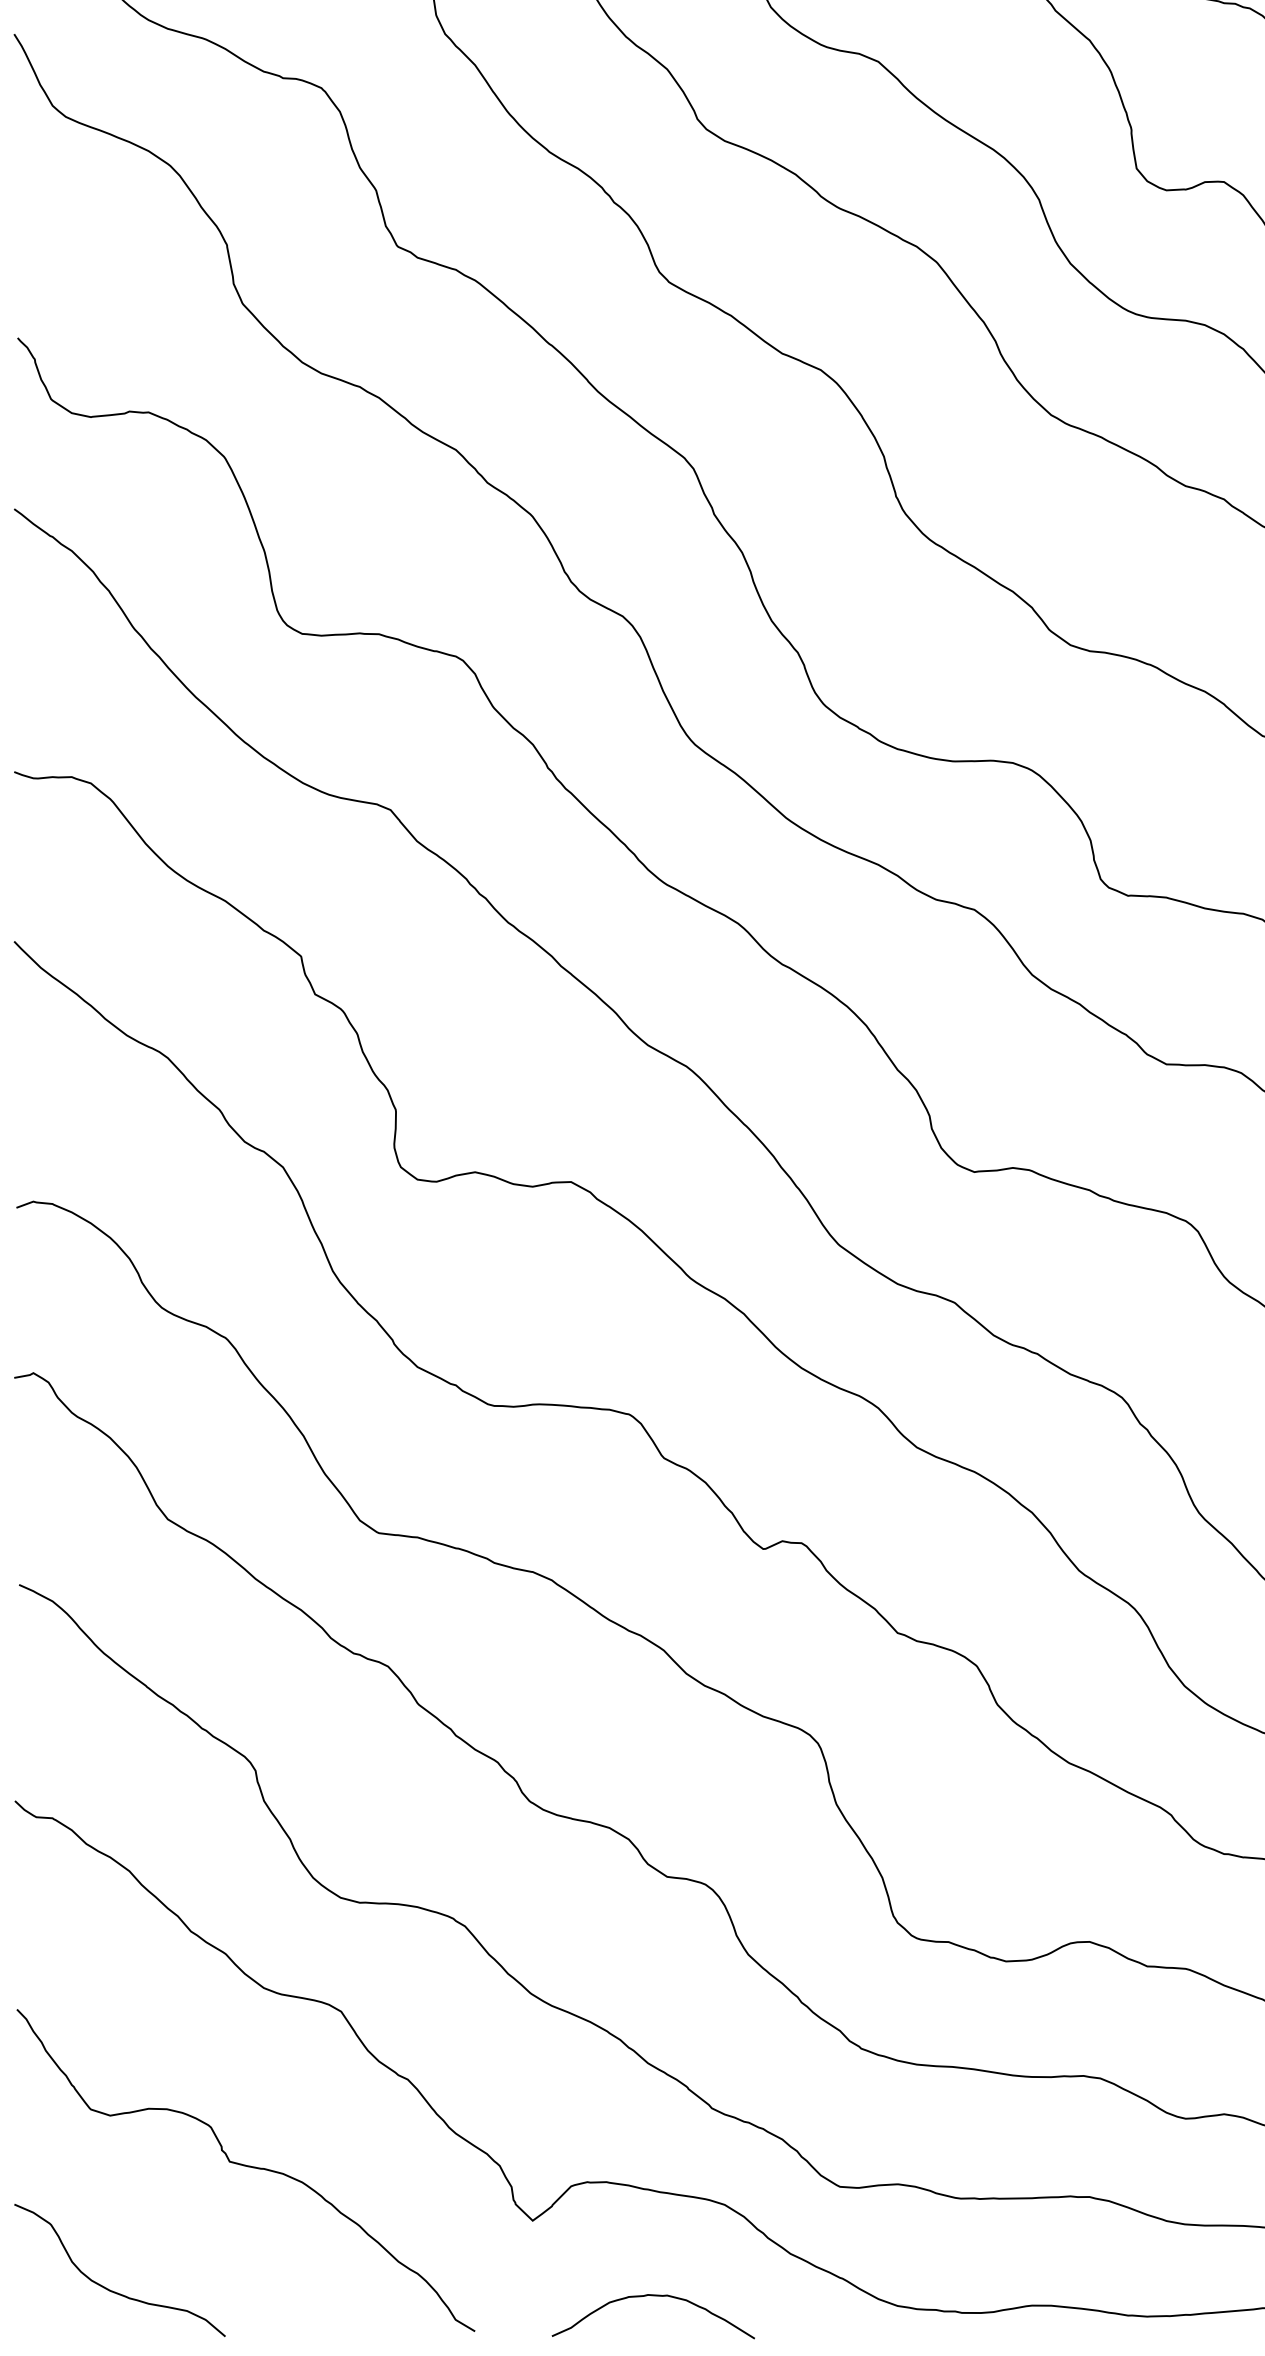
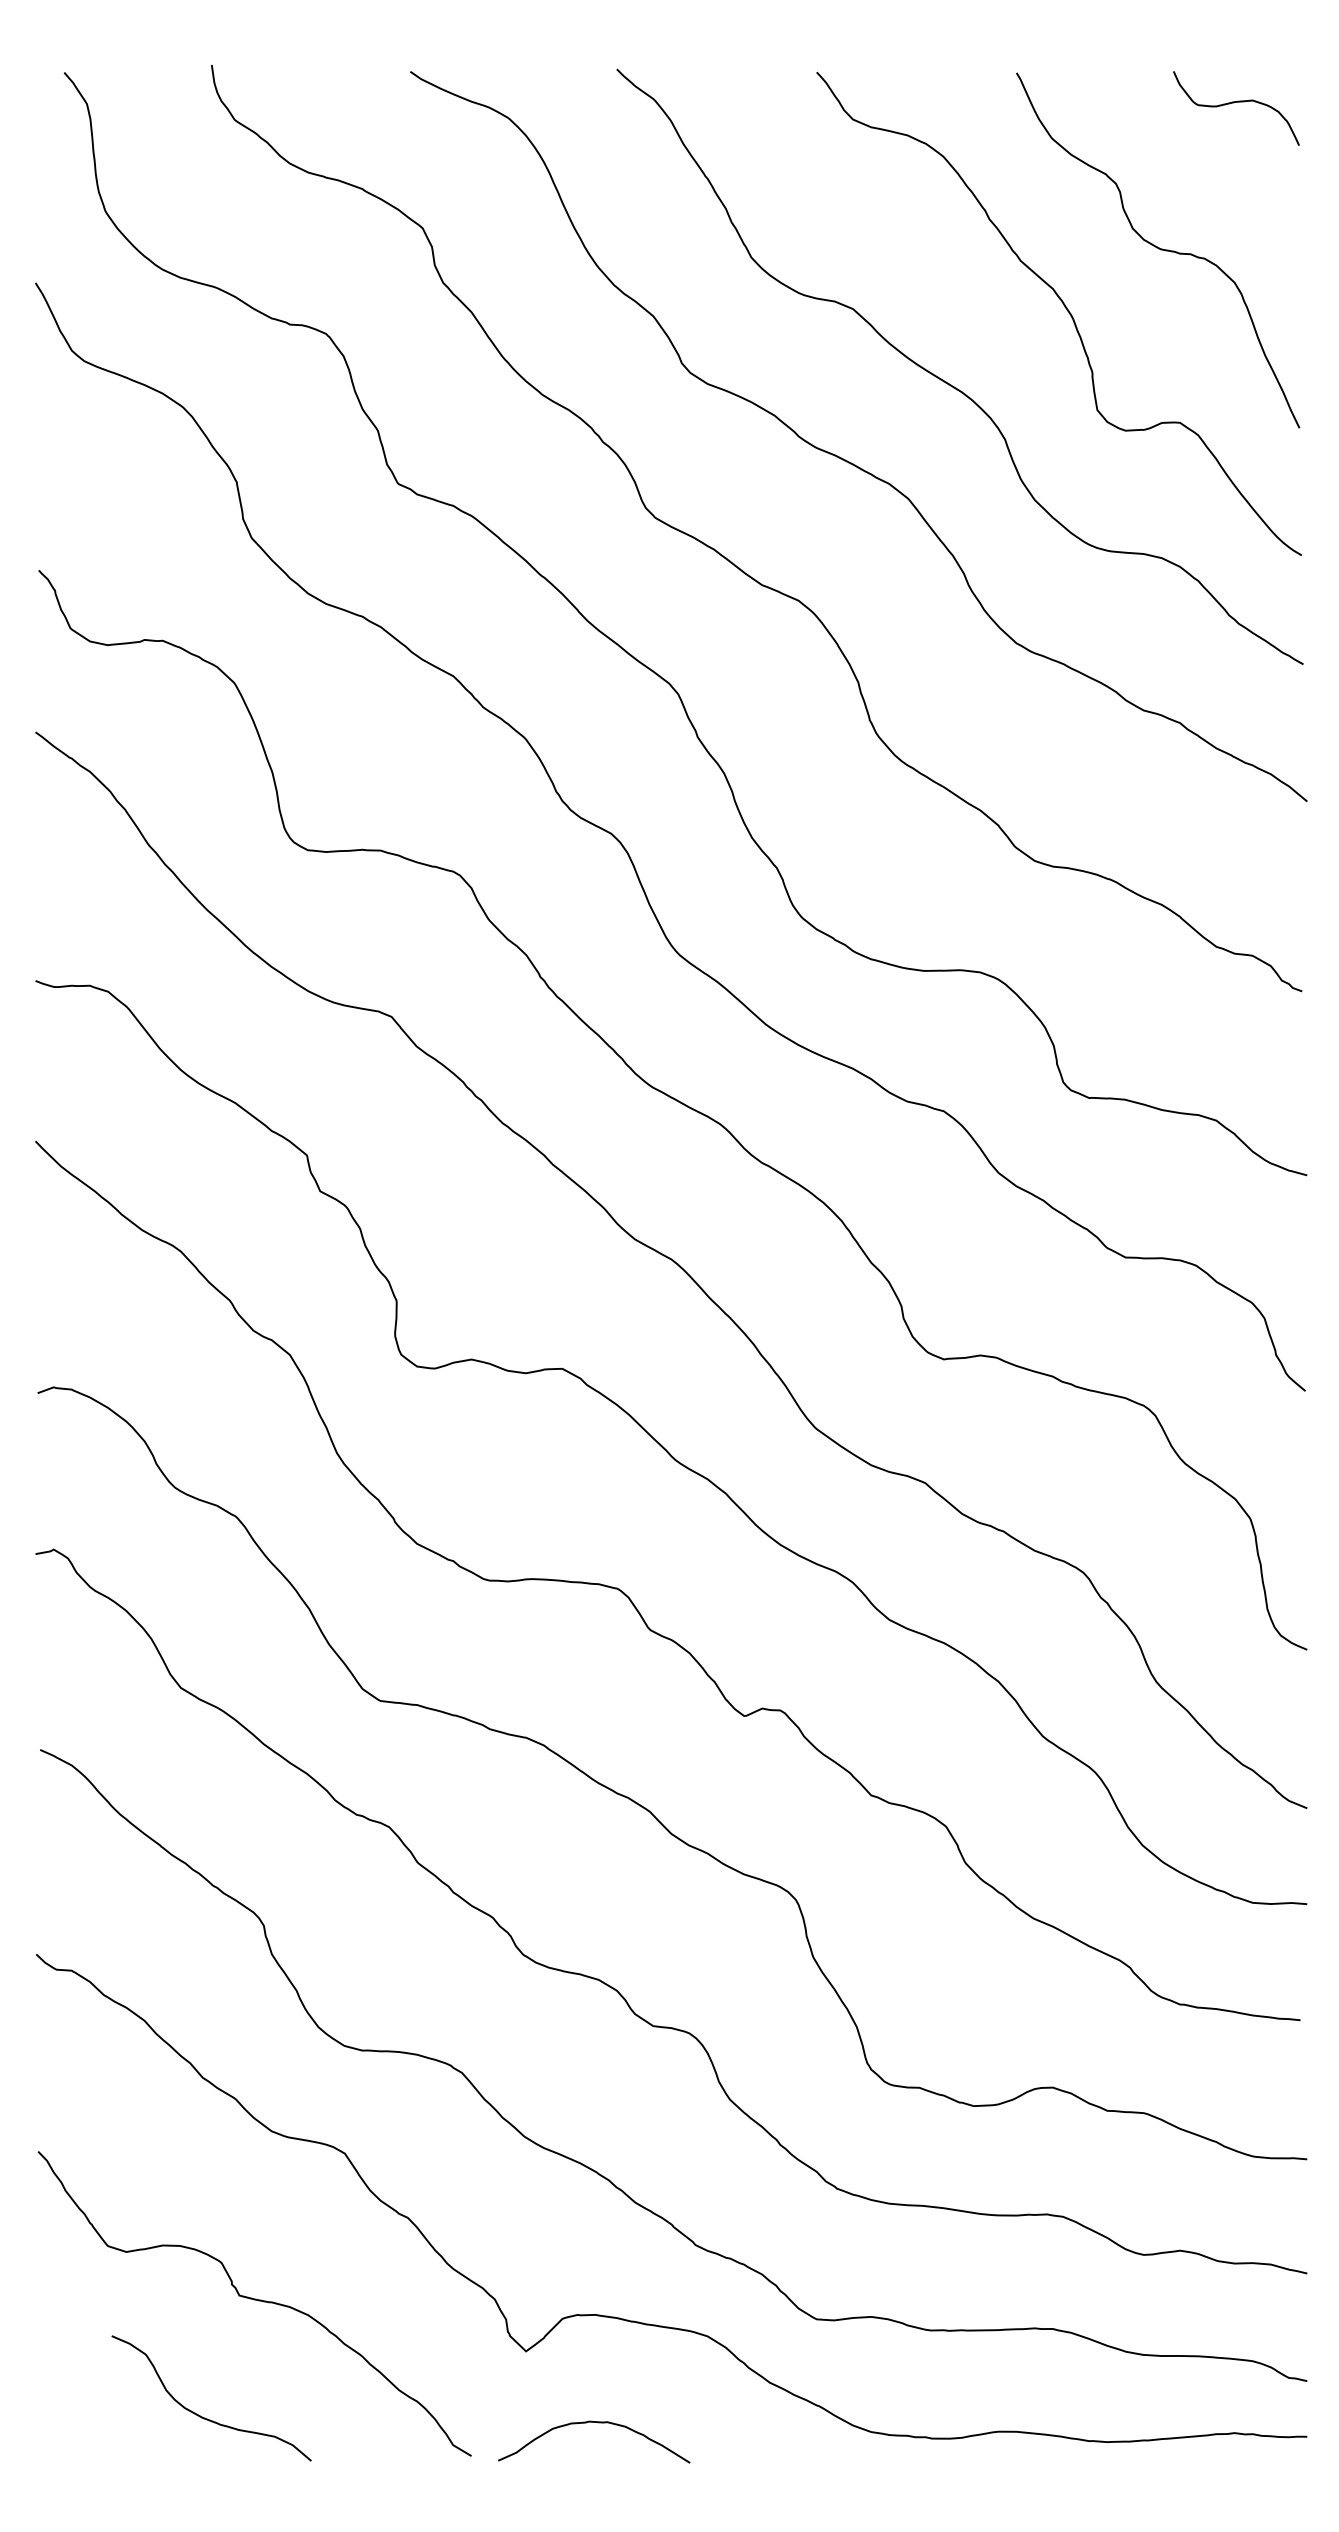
curve: (113, 2290) -> (205, 2417), moved
curve: (656, 2296) -> (597, 2423), moved

